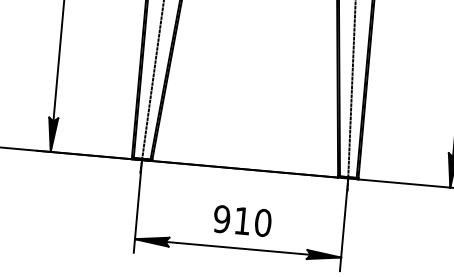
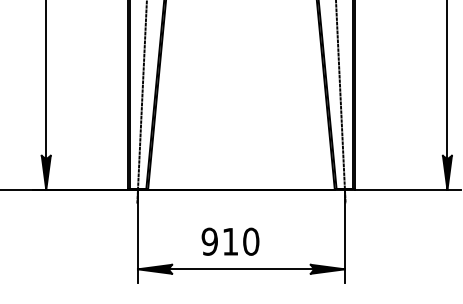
text: (242, 220) -> (230, 241), moved

